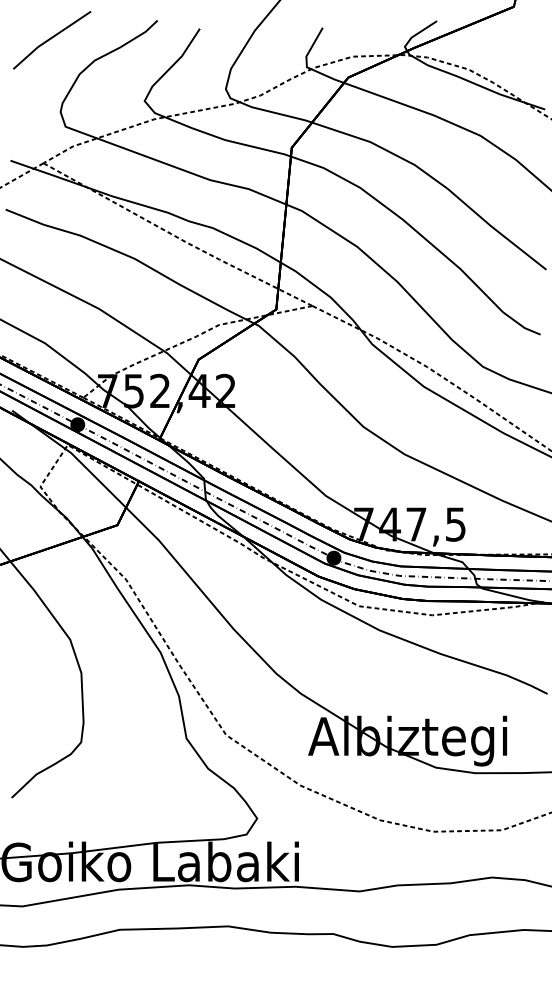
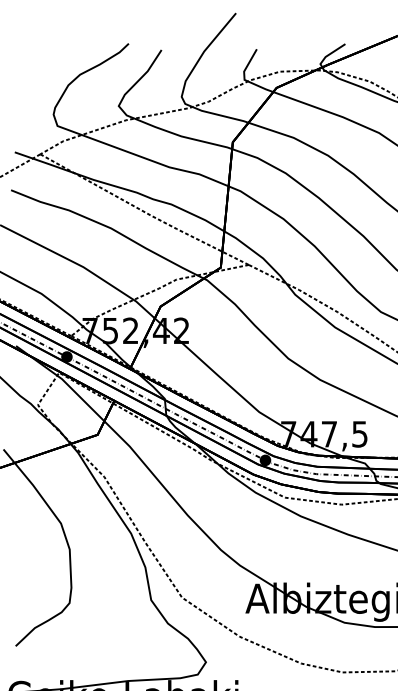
line: (51, 39) -> (46, 58), removed

